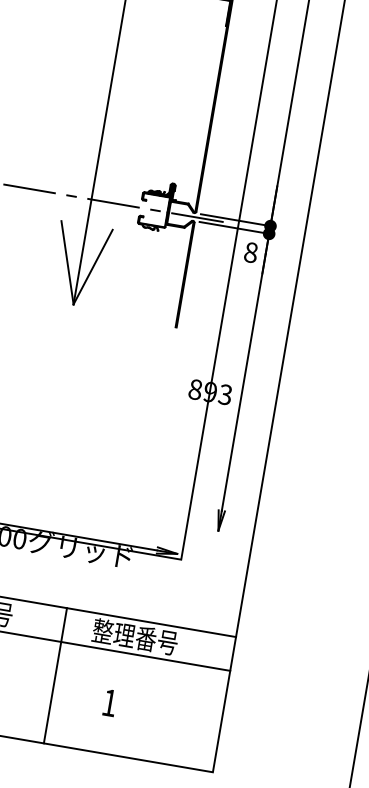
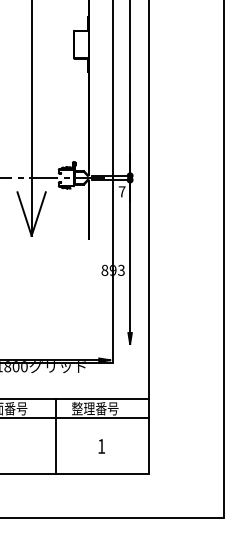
text: (249, 251) -> (121, 191), 8 -> 7
text: (109, 703) -> (101, 446), moved

